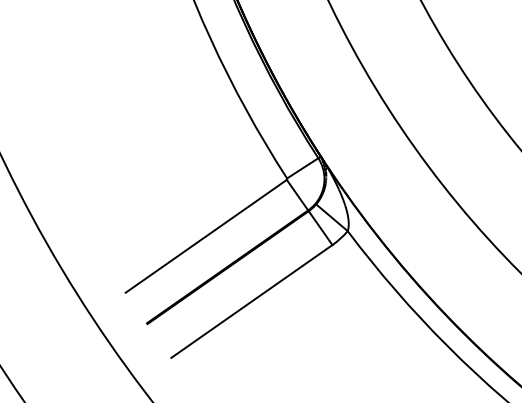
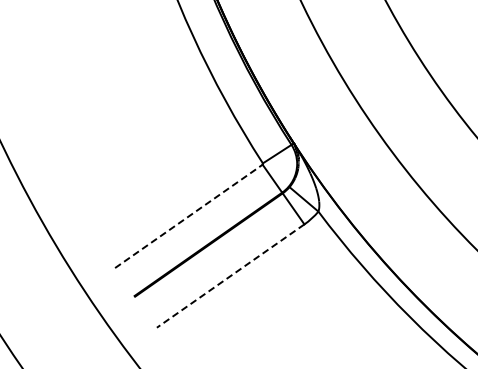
line: (206, 236) -> (189, 216), solid -> dashed
line: (251, 301) -> (230, 276), solid -> dashed

